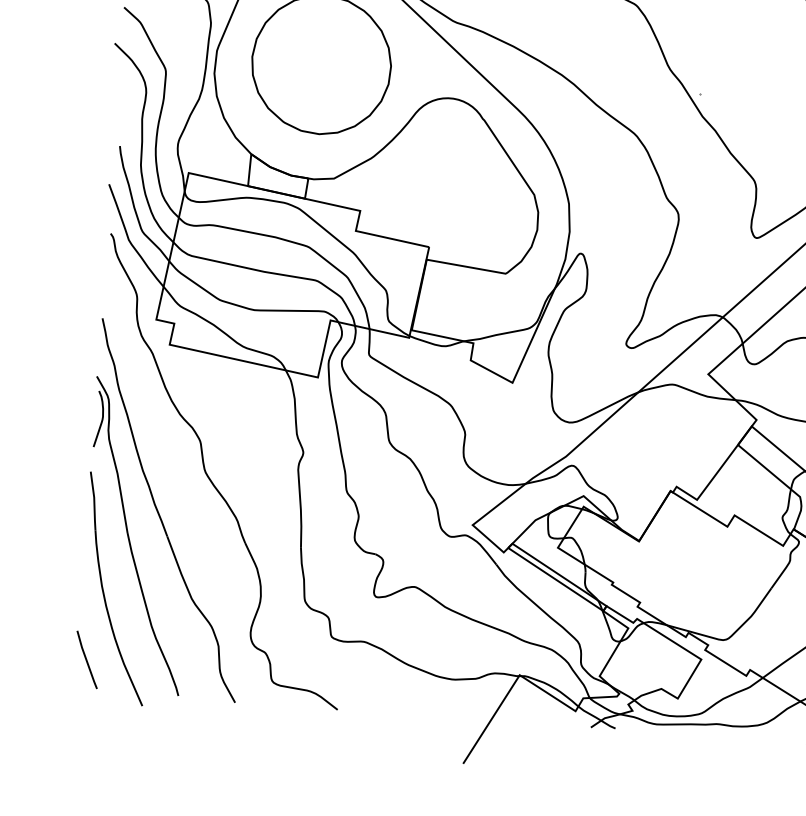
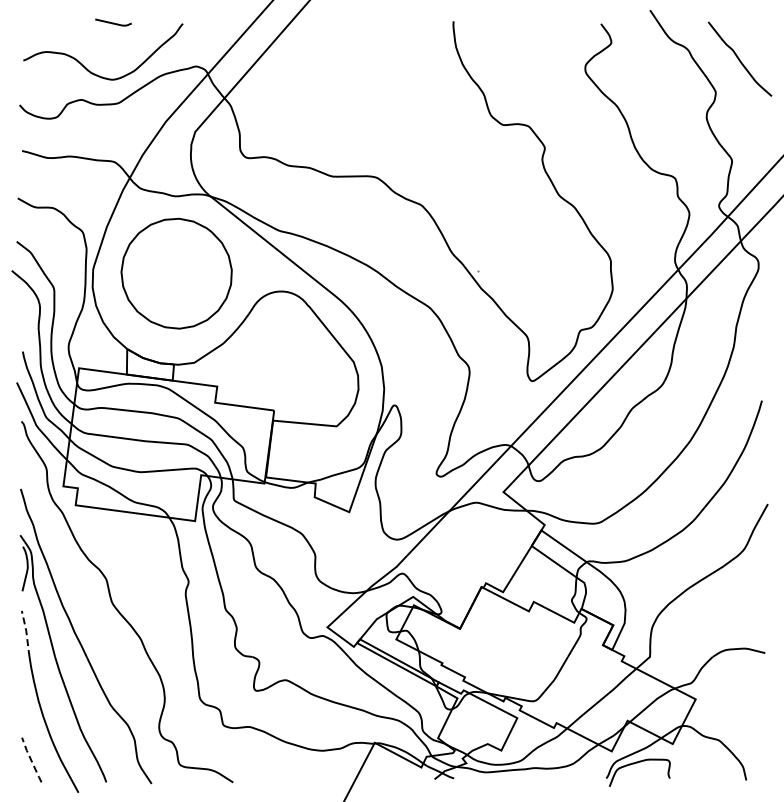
line: (94, 501) -> (26, 634), solid -> dashed
line: (86, 660) -> (31, 760), solid -> dashed

